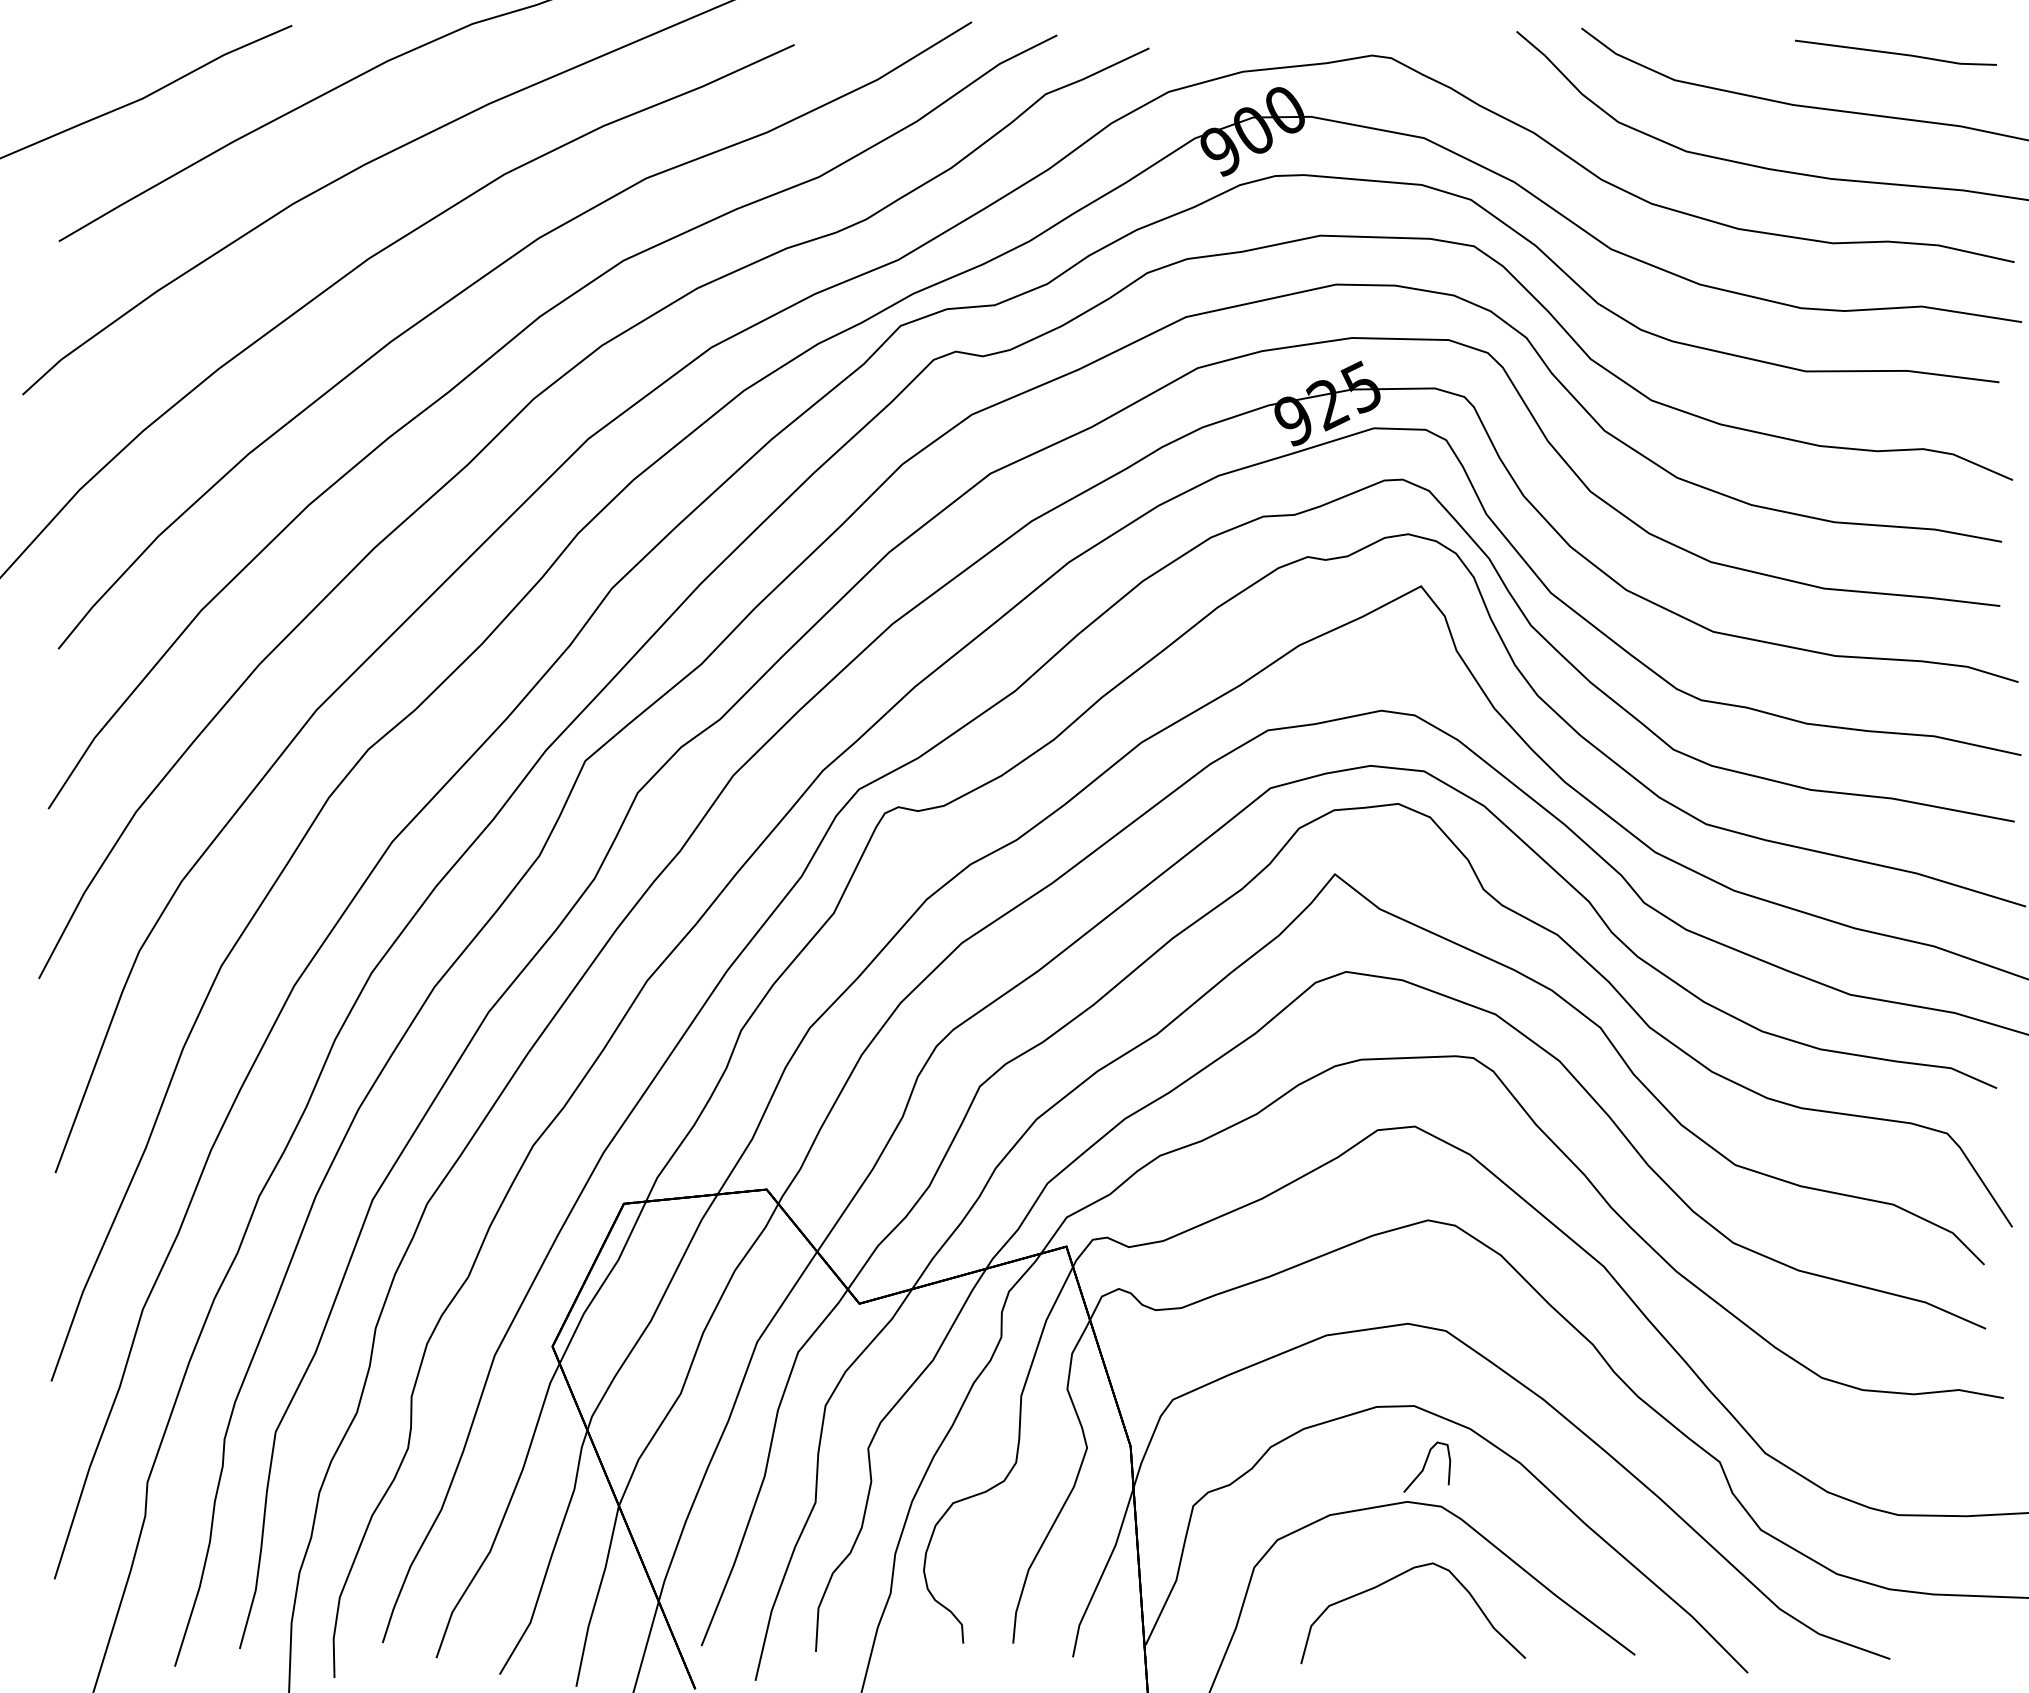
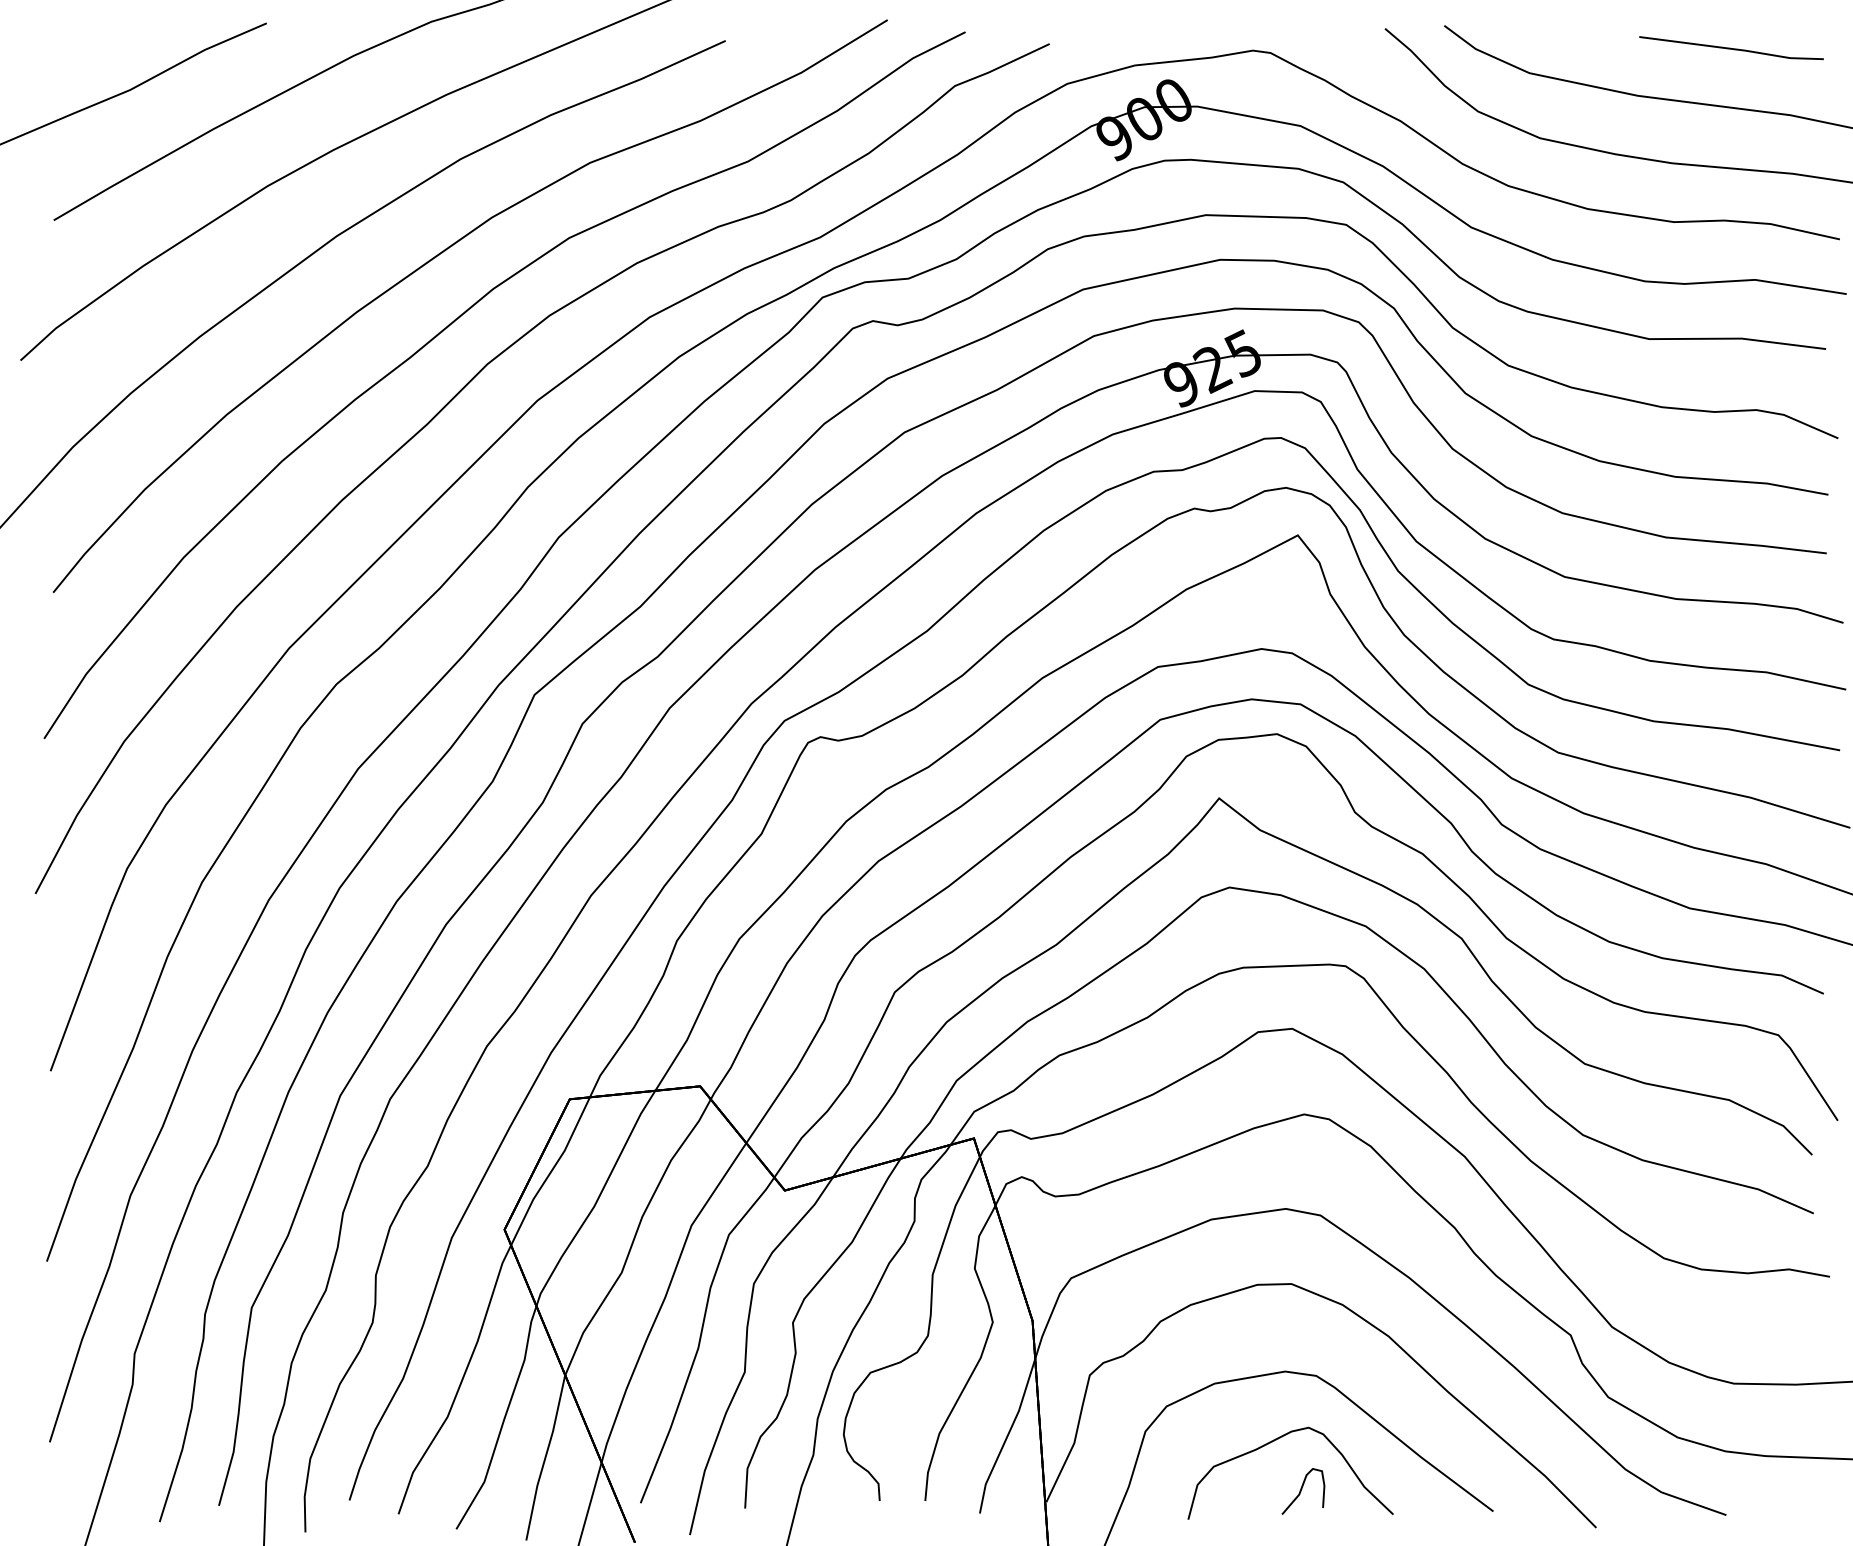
part: (1427, 1466) -> (1303, 1490), moved

